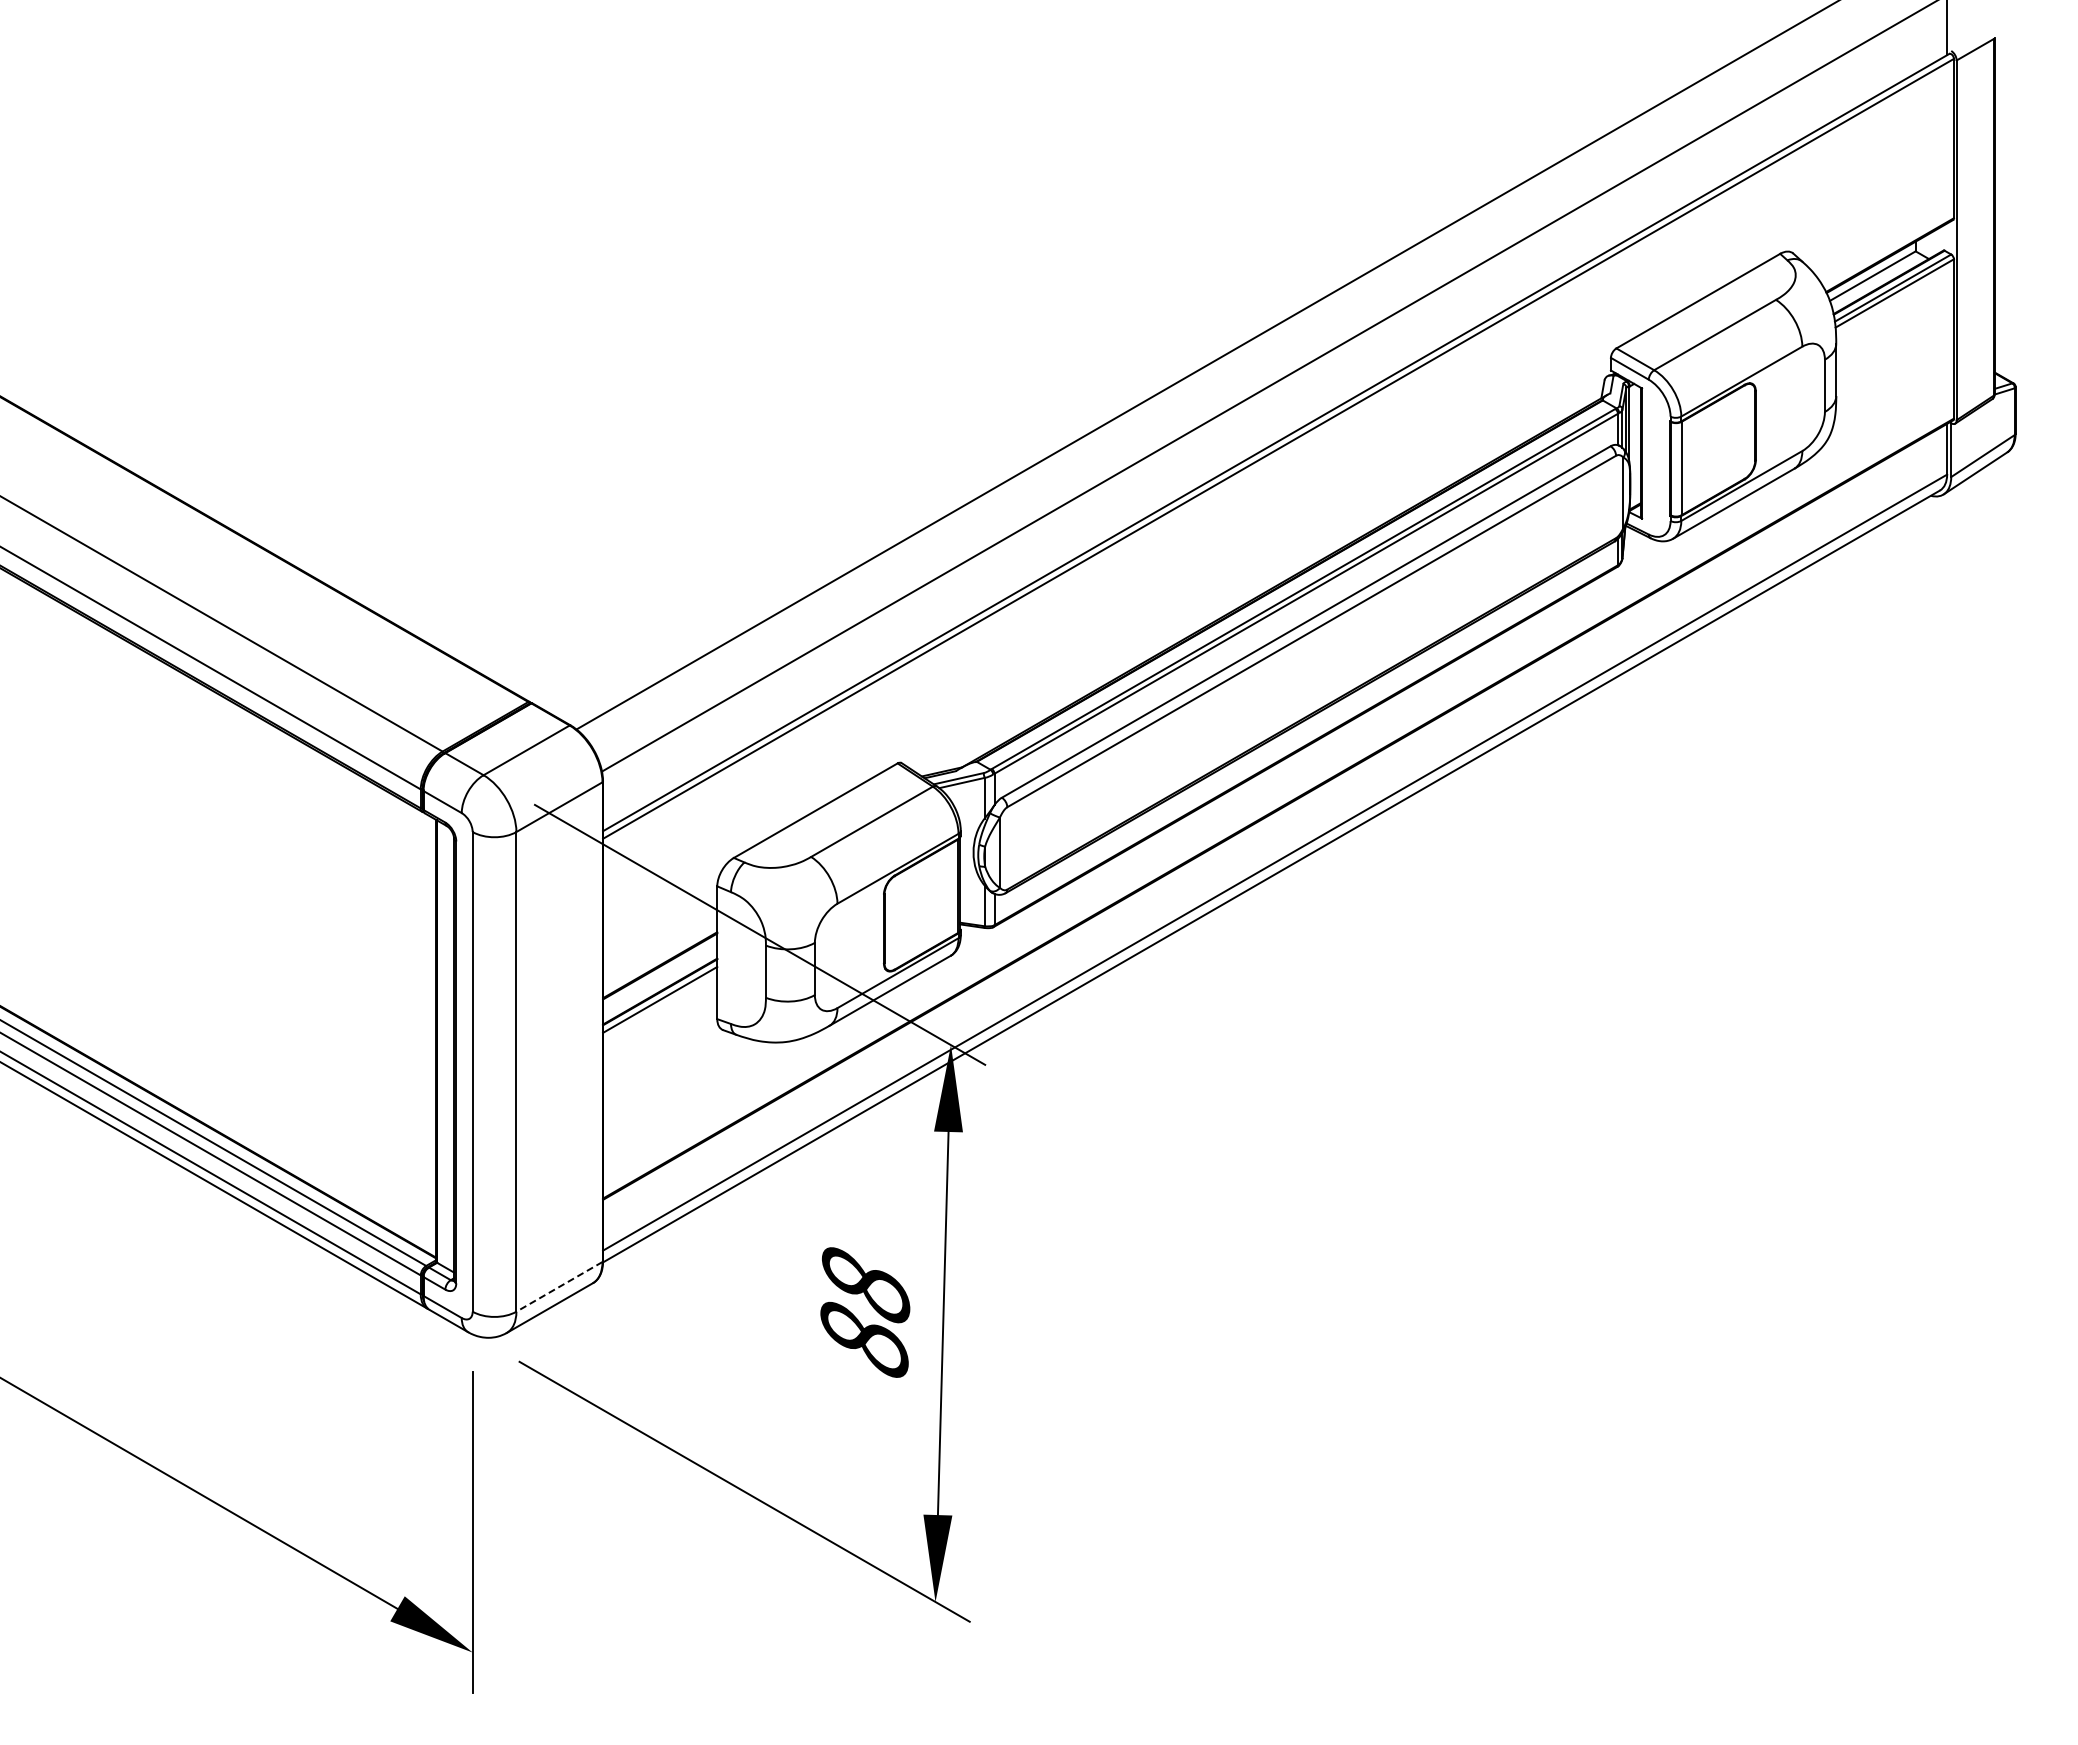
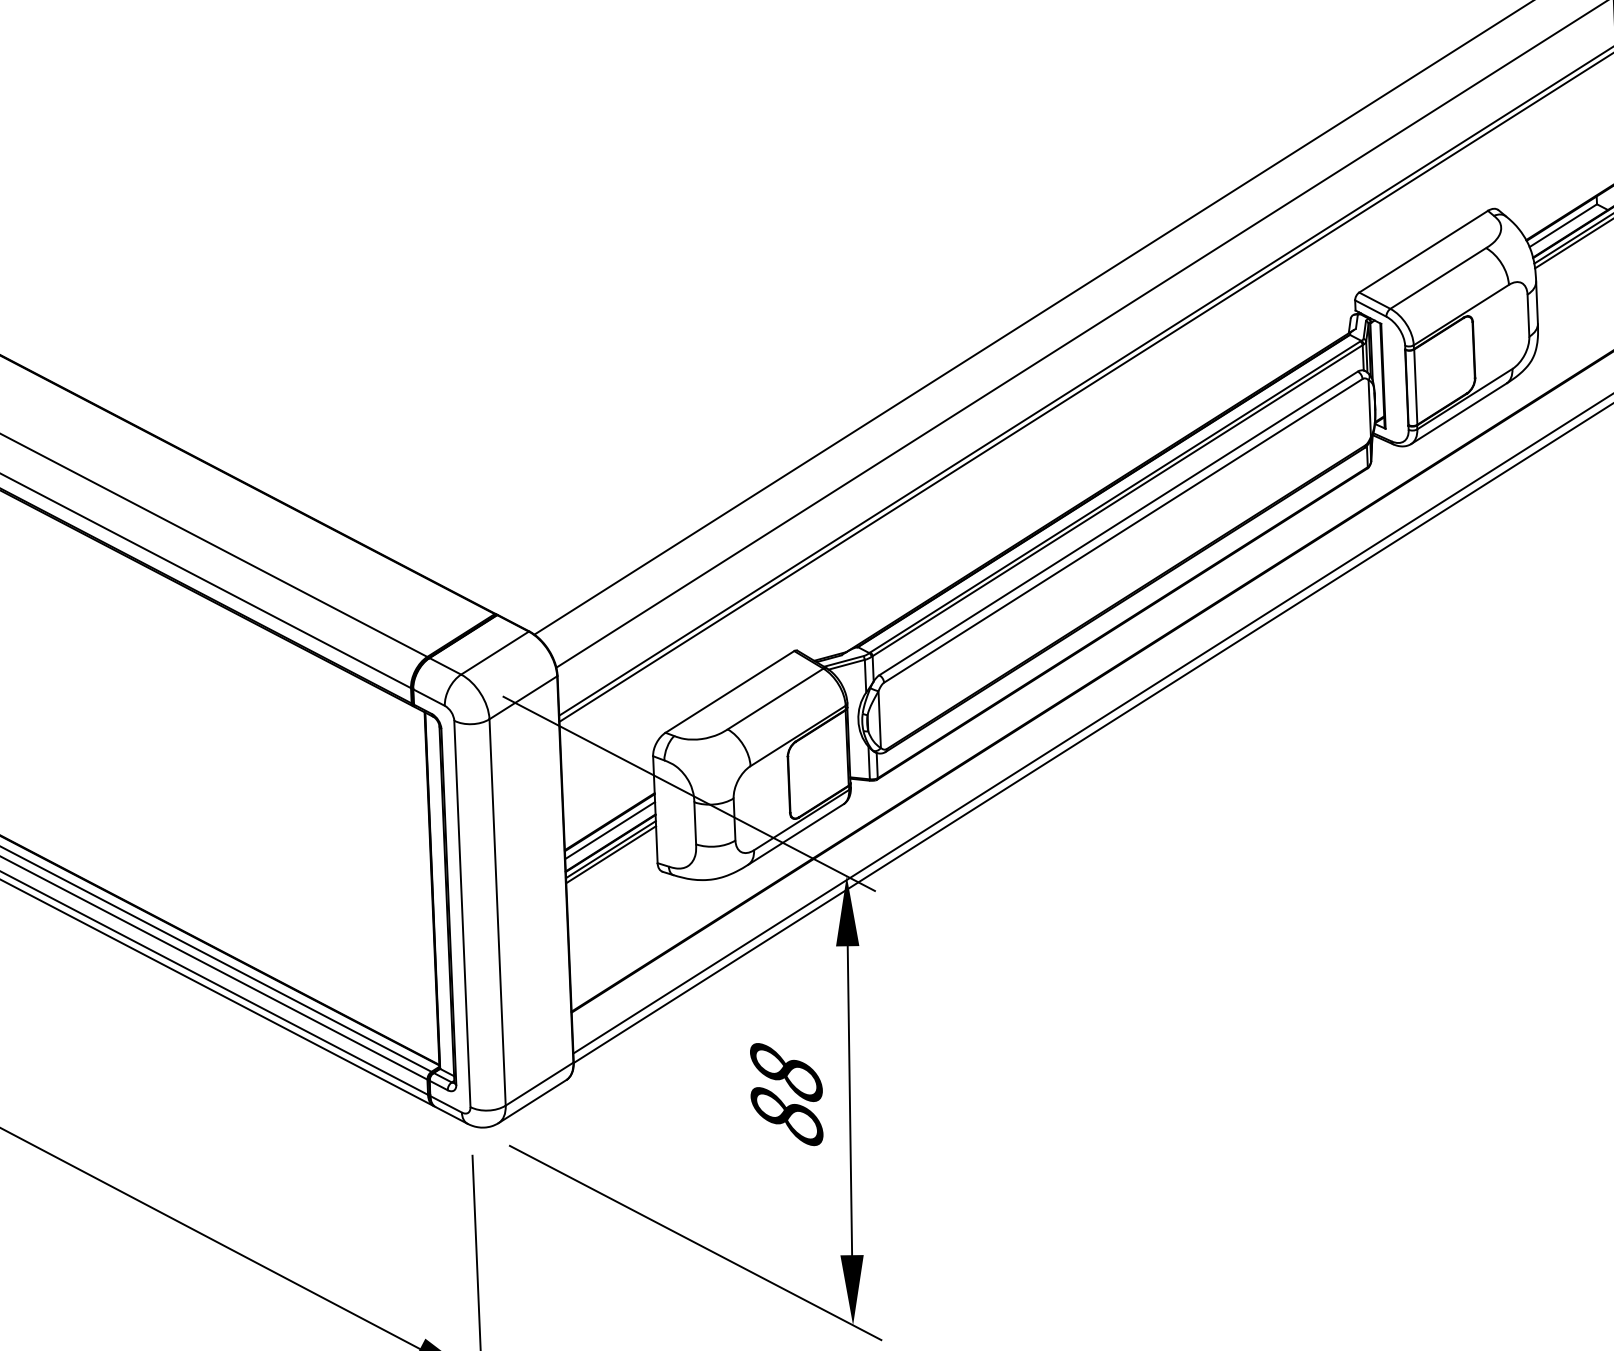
line: (660, 976) -> (610, 830), added
line: (660, 1006) -> (611, 854), added
line: (559, 1286) -> (539, 1083), dashed -> solid

